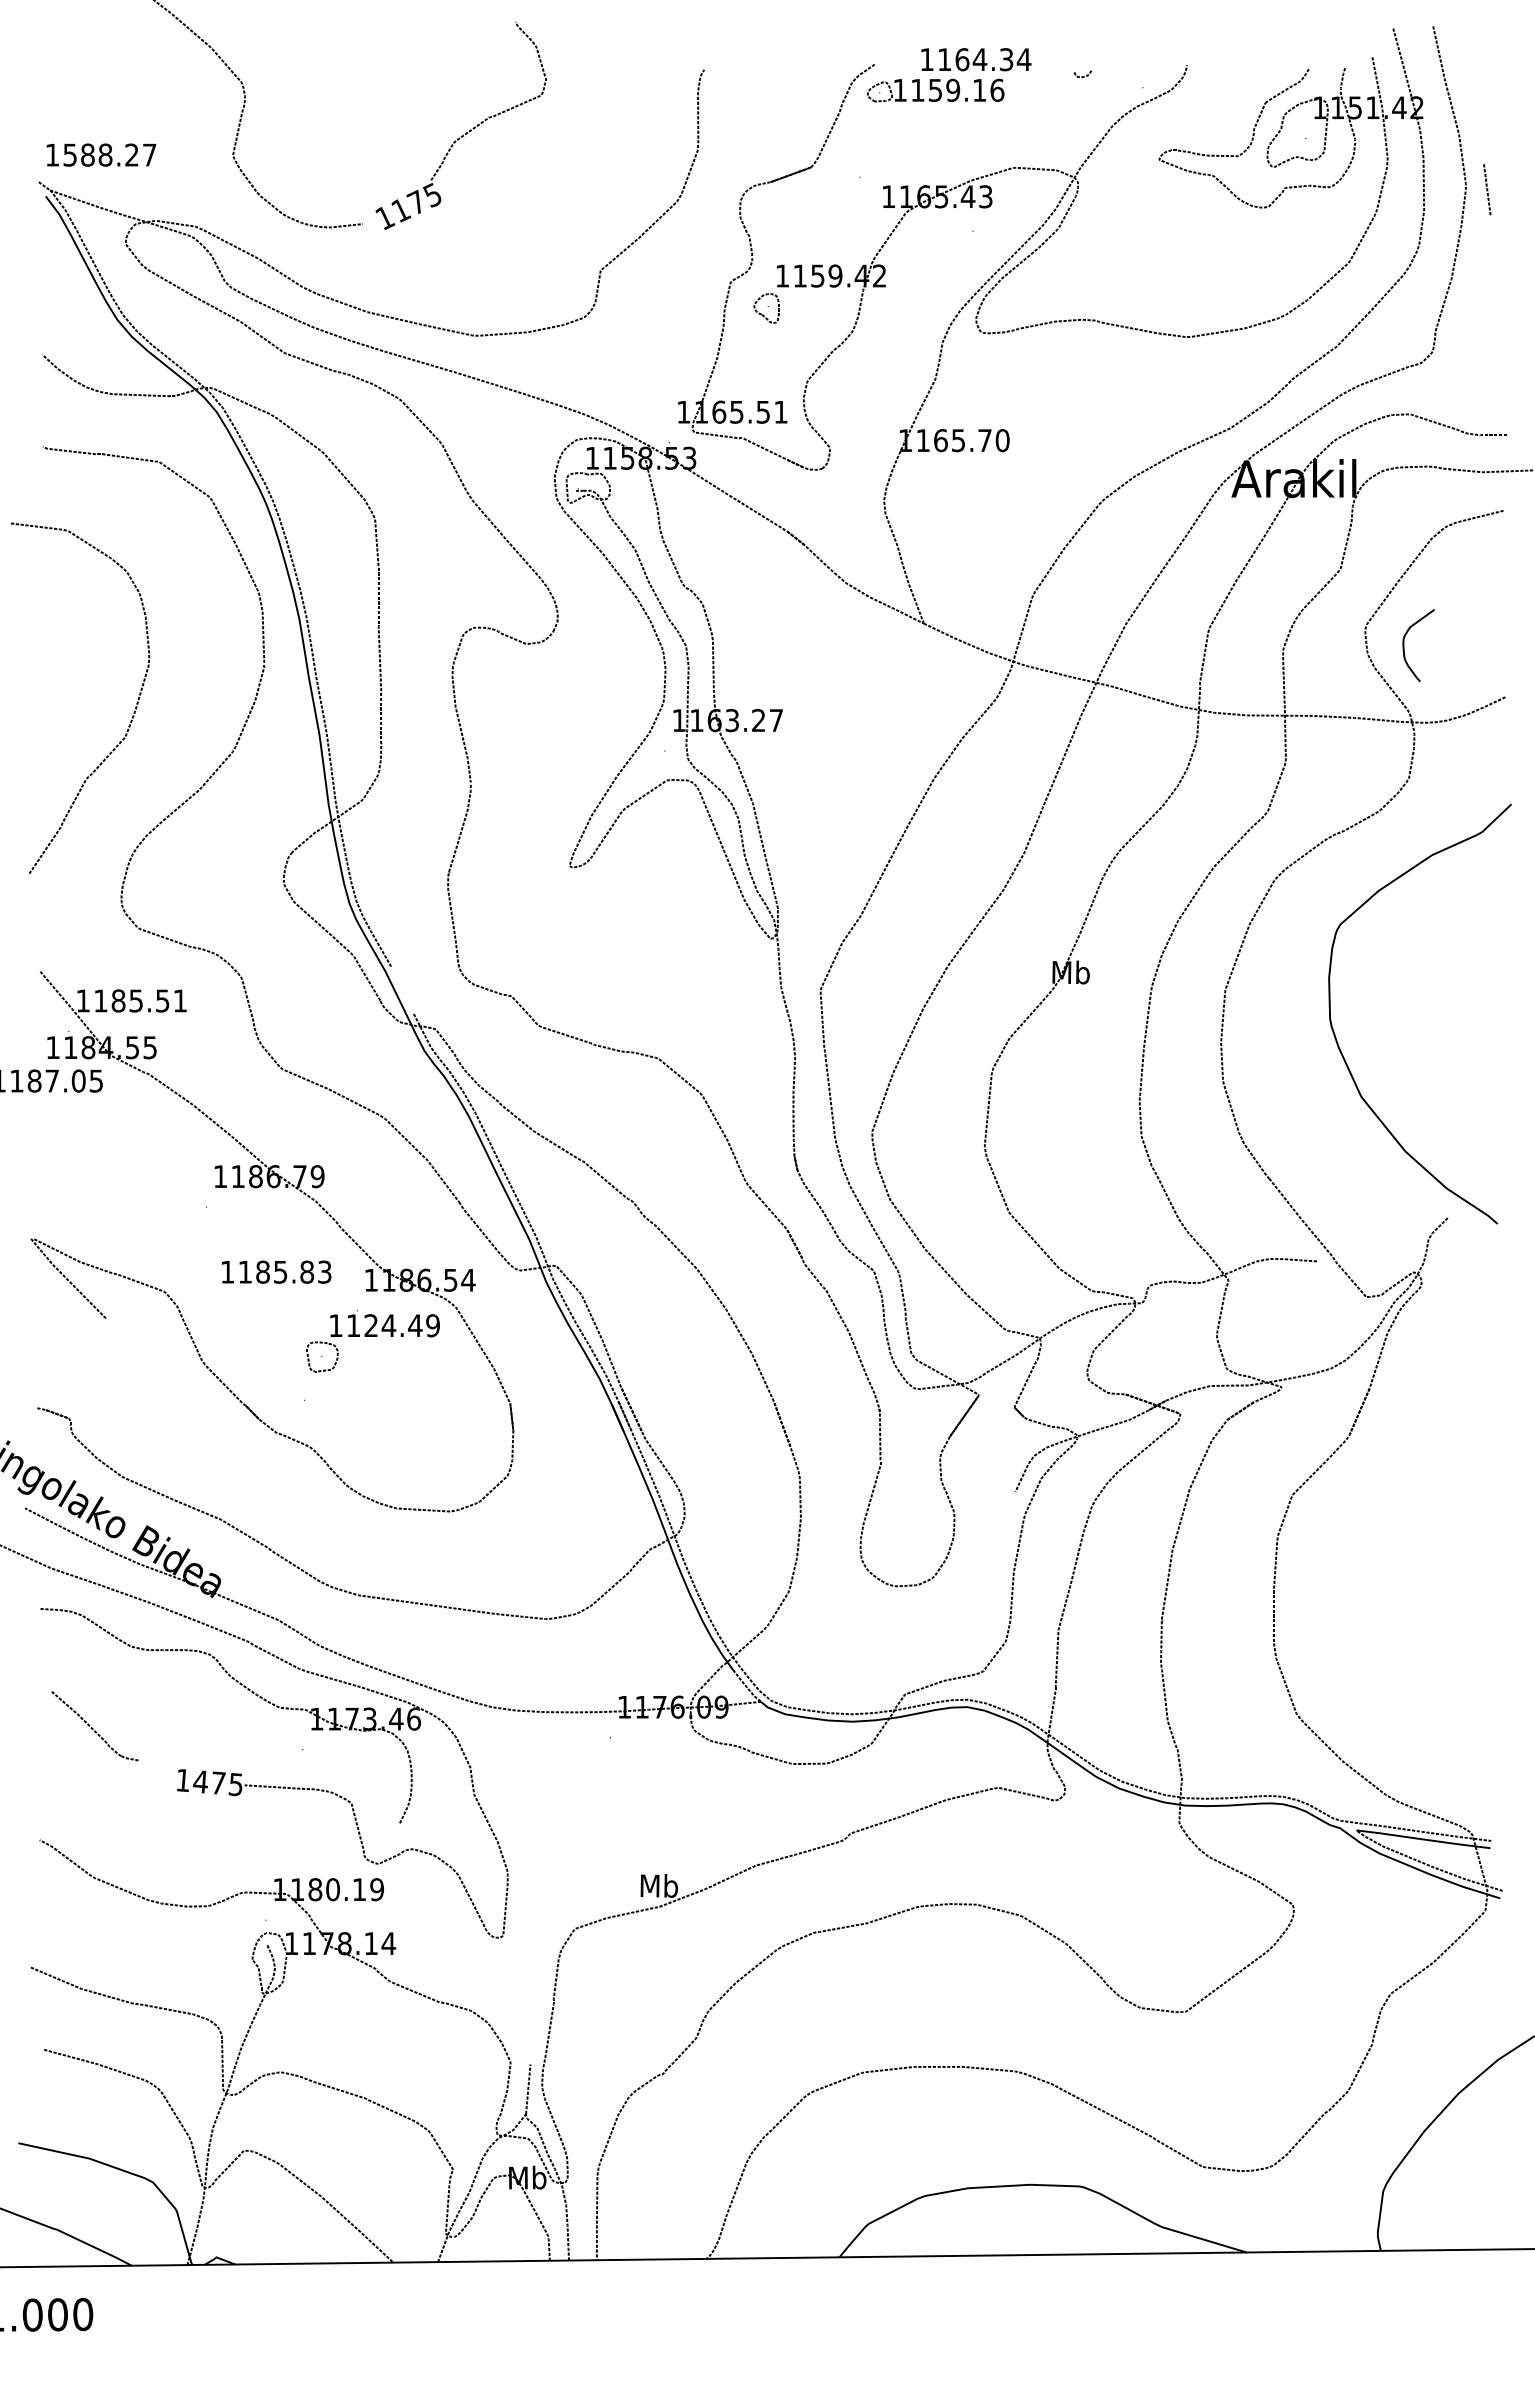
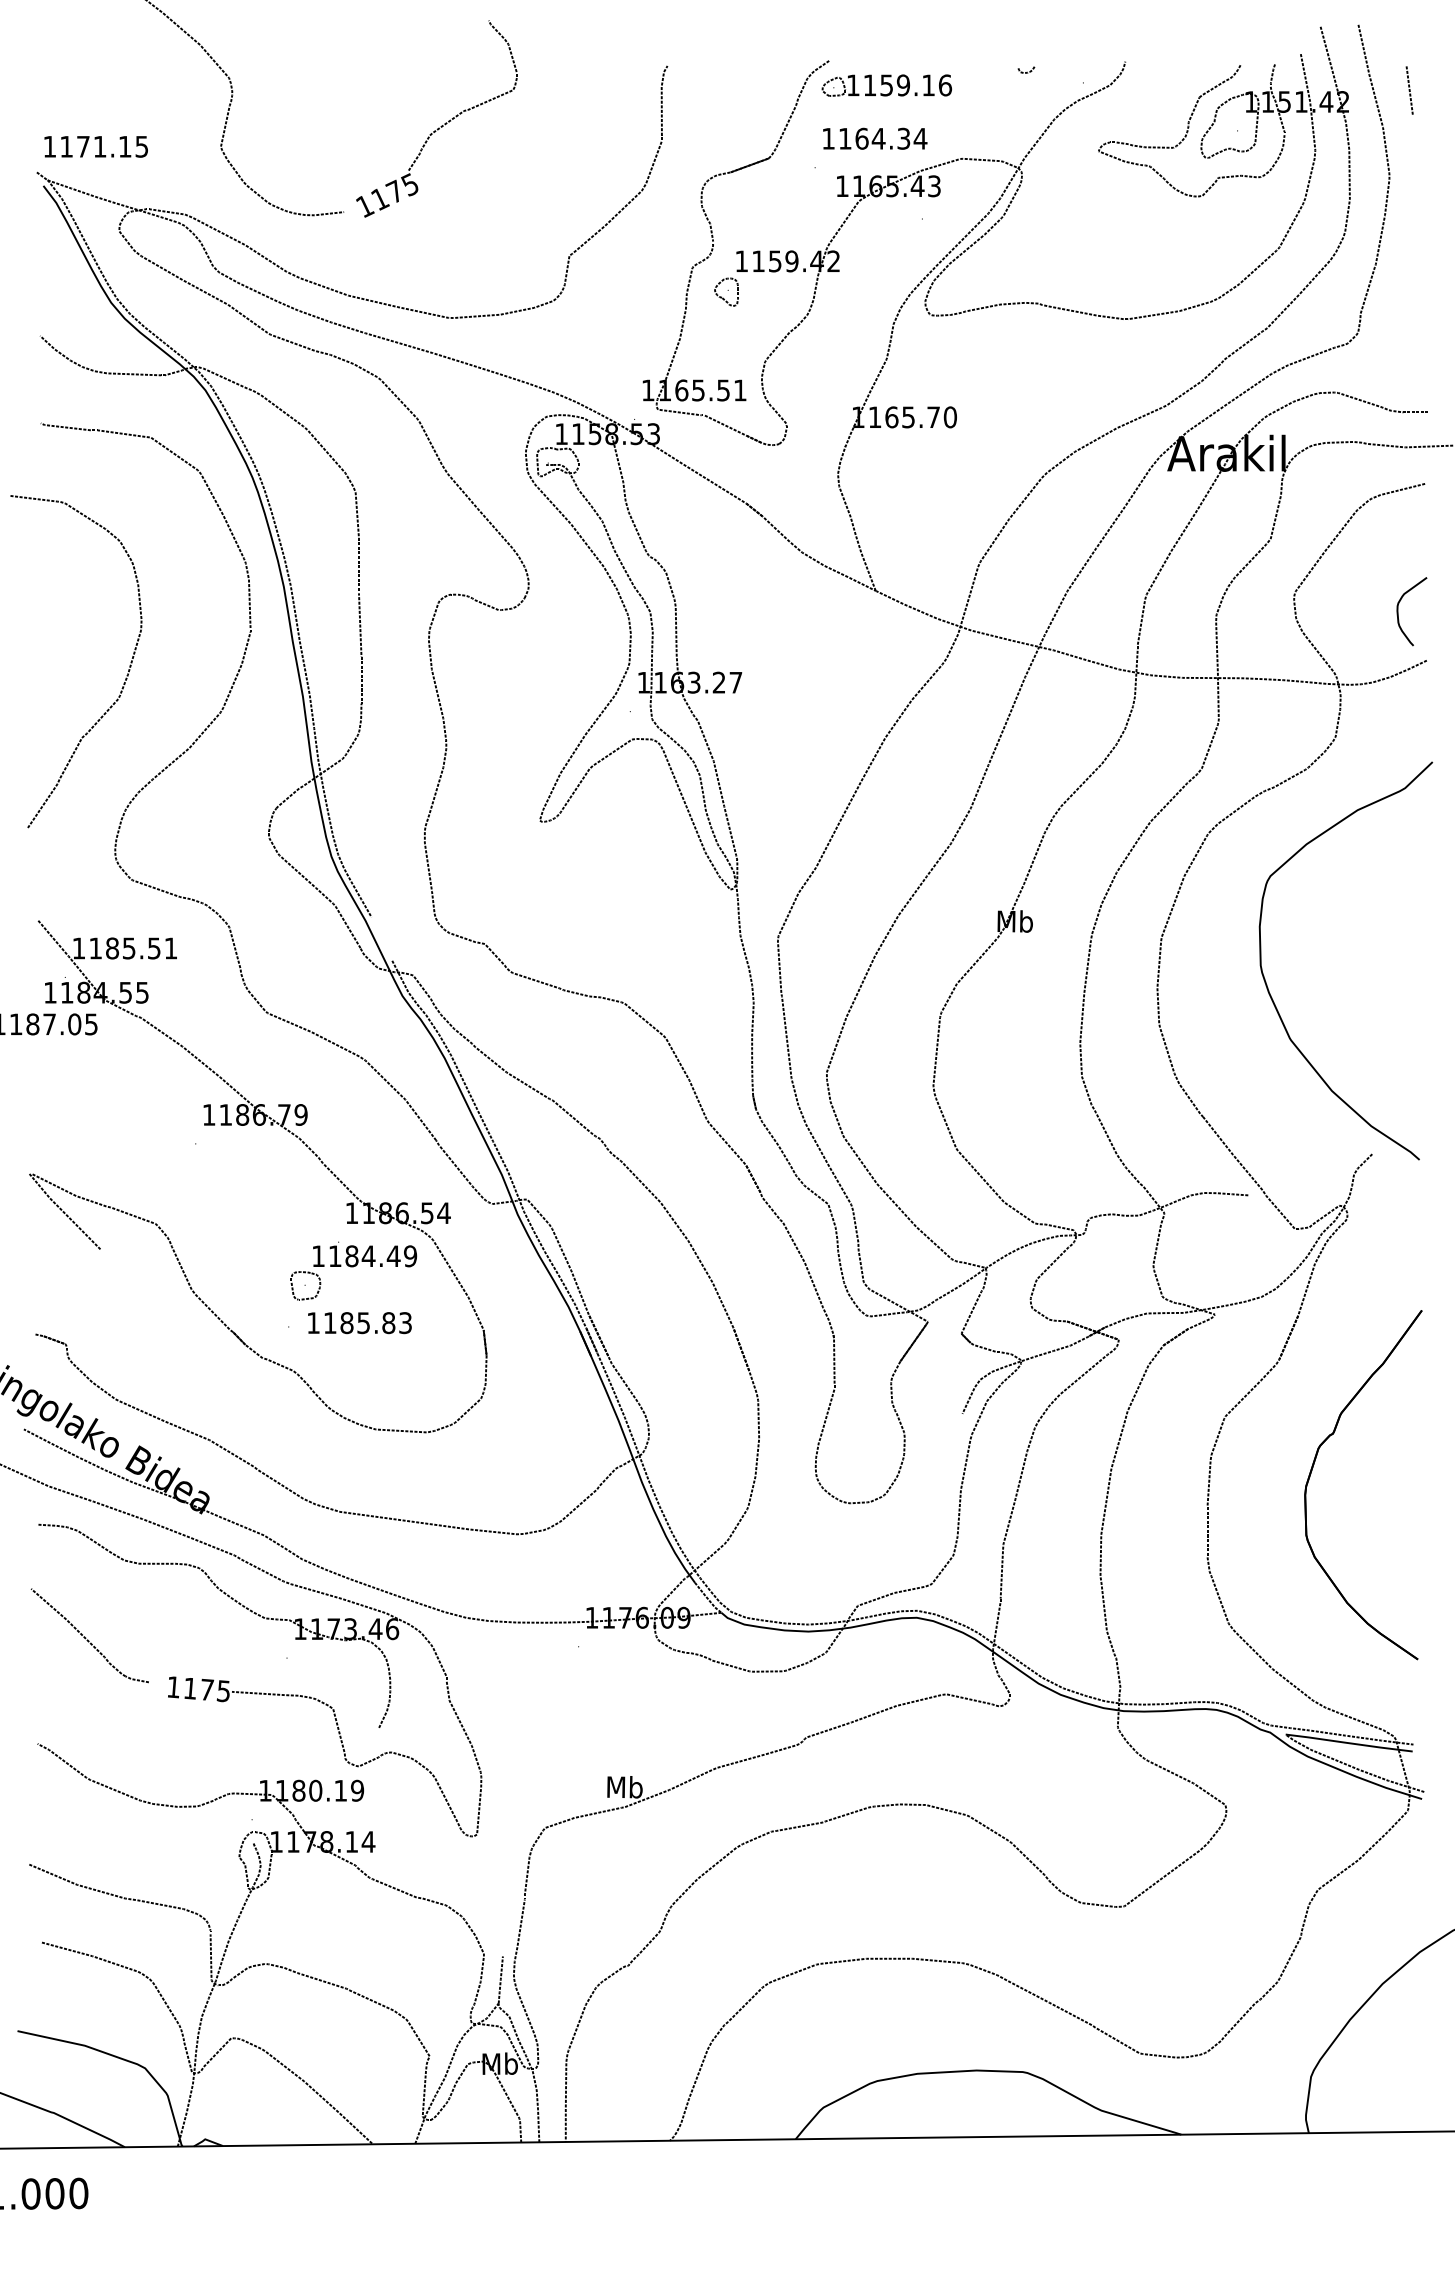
text: (976, 59) -> (875, 138), moved
text: (109, 154) -> (103, 146), 1588.27 -> 1171.15
line: (1487, 189) -> (1409, 90), moved
curve: (1404, 645) -> (1398, 611), moved
text: (276, 1271) -> (359, 1322), moved
text: (371, 1325) -> (352, 1256), 1124.49 -> 1184.49
part: (1385, 1549) -> (1313, 1468), added
part: (94, 1725) -> (89, 1635), size x1.43
text: (200, 1781) -> (190, 1688), 1475 -> 1175

